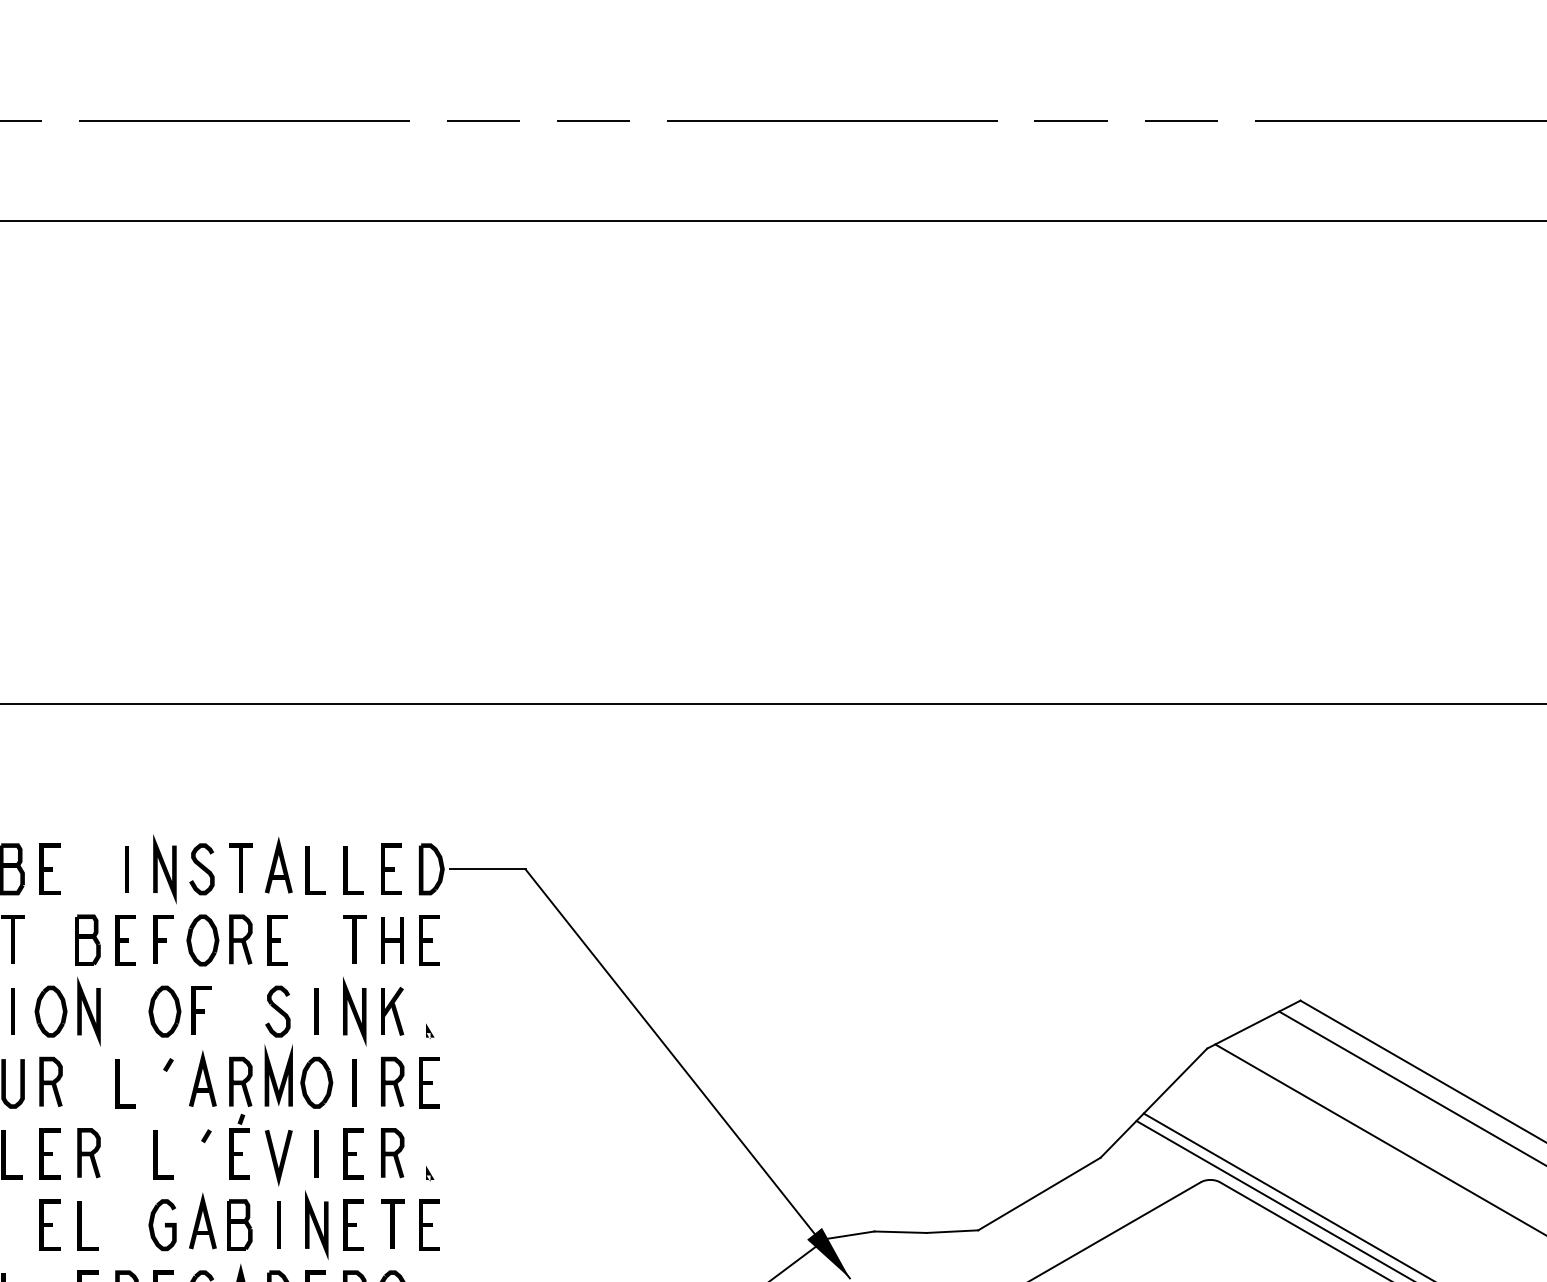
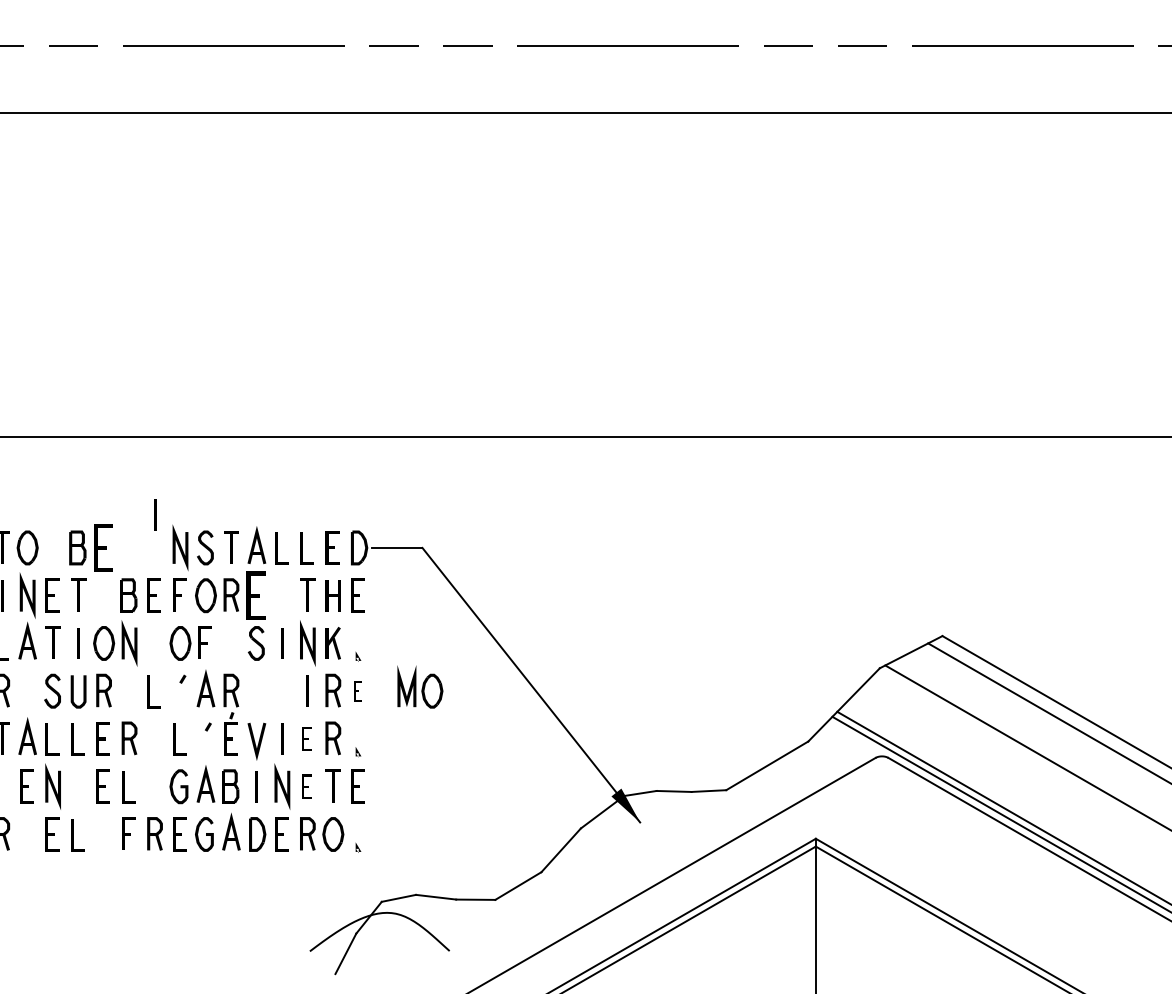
part: (48, 868) -> (102, 547), size x1.4
line: (127, 868) -> (155, 514), moved
part: (276, 940) -> (255, 595), size x1.4
part: (299, 1075) -> (420, 686), moved
part: (428, 1083) -> (357, 691), size x0.6
part: (352, 1153) -> (306, 738), size x0.7
part: (352, 1224) -> (306, 786), size x0.7

